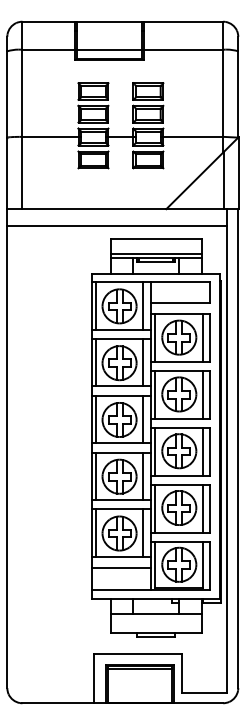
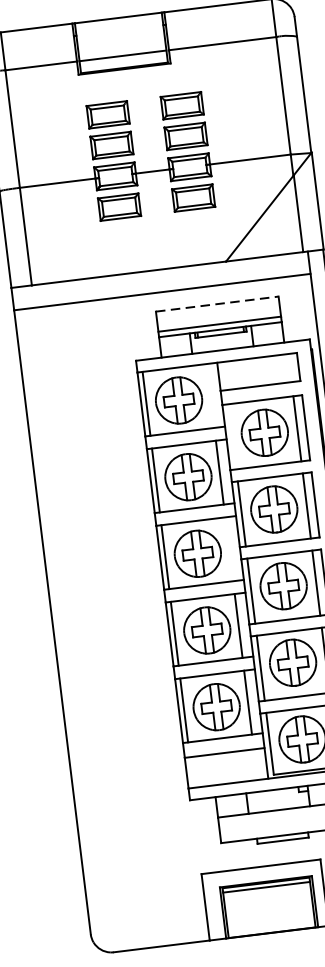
line: (156, 239) -> (217, 304), solid -> dashed
line: (142, 305) -> (209, 395), removed
line: (155, 337) -> (232, 436), removed
line: (142, 419) -> (228, 549), removed

